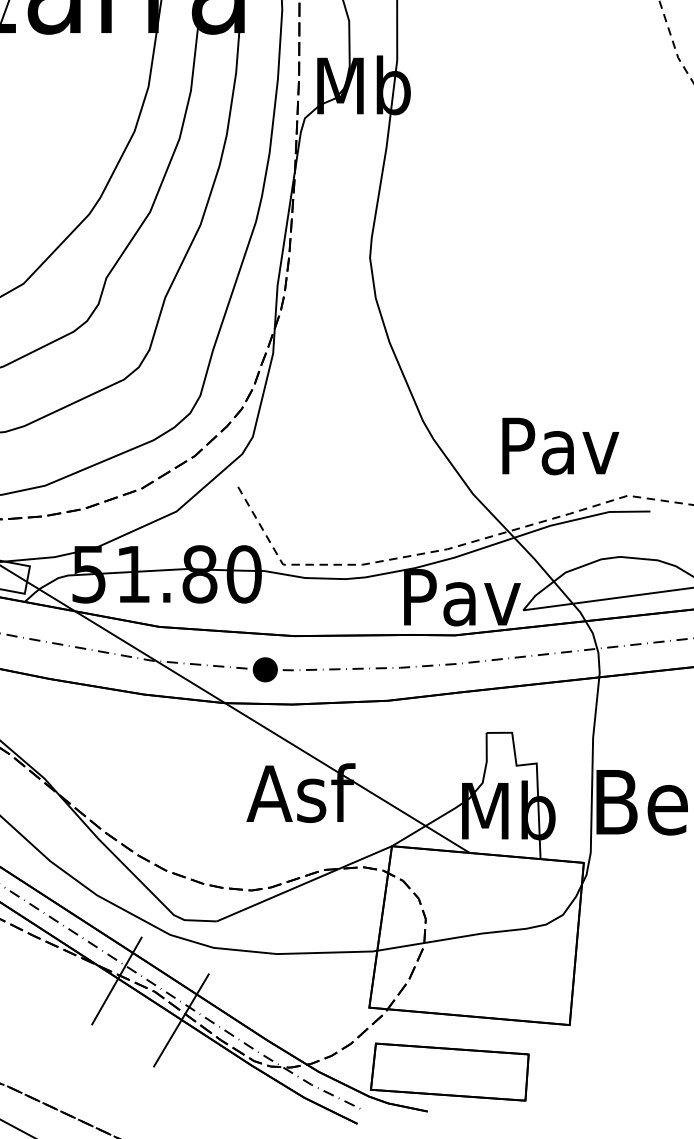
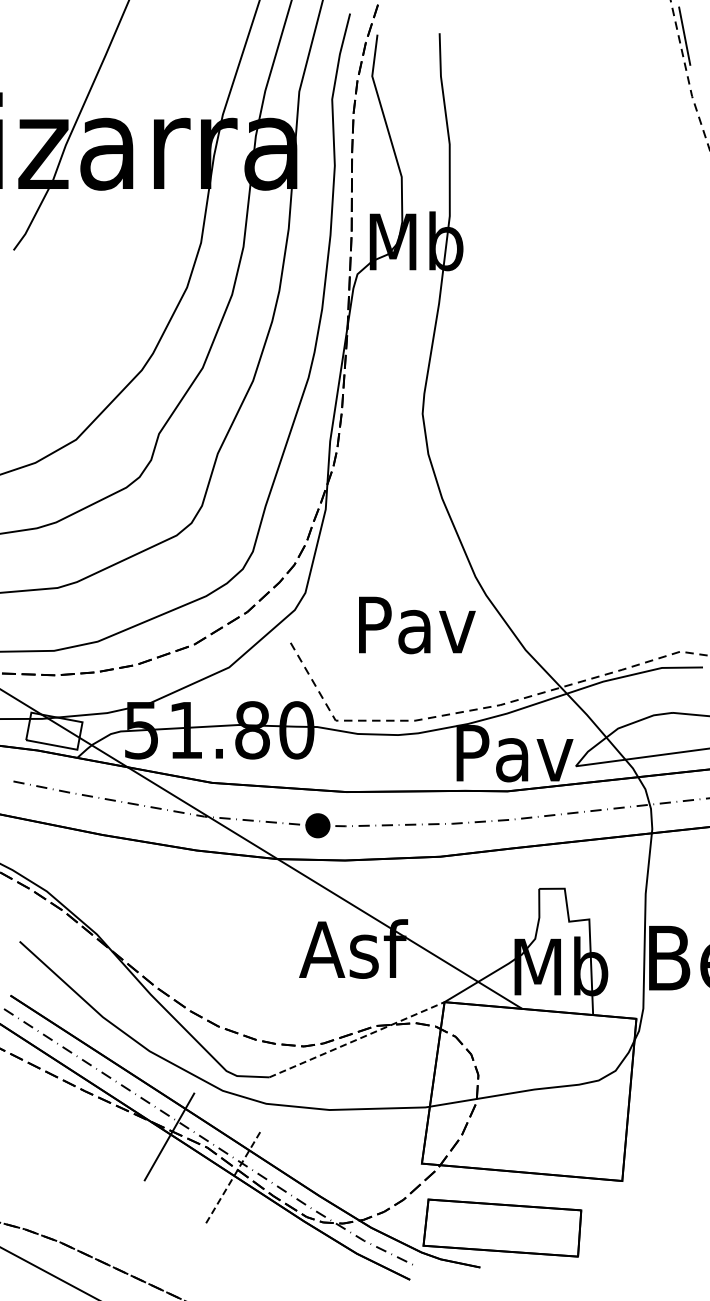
text: (560, 446) -> (417, 625), moved
line: (304, 883) -> (357, 1039), solid -> dashed
line: (180, 1020) -> (233, 1176), solid -> dashed

